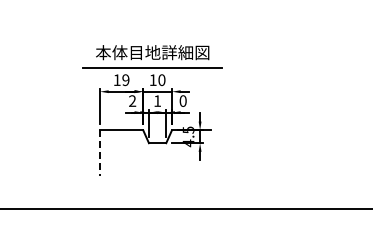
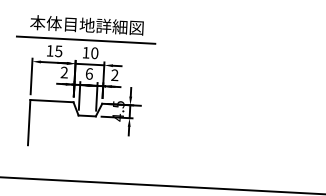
text: (125, 79) -> (58, 50), 19 -> 15
text: (157, 100) -> (89, 73), 1 -> 6
text: (182, 100) -> (114, 74), 0 -> 2
line: (100, 152) -> (29, 122), dashed -> solid

